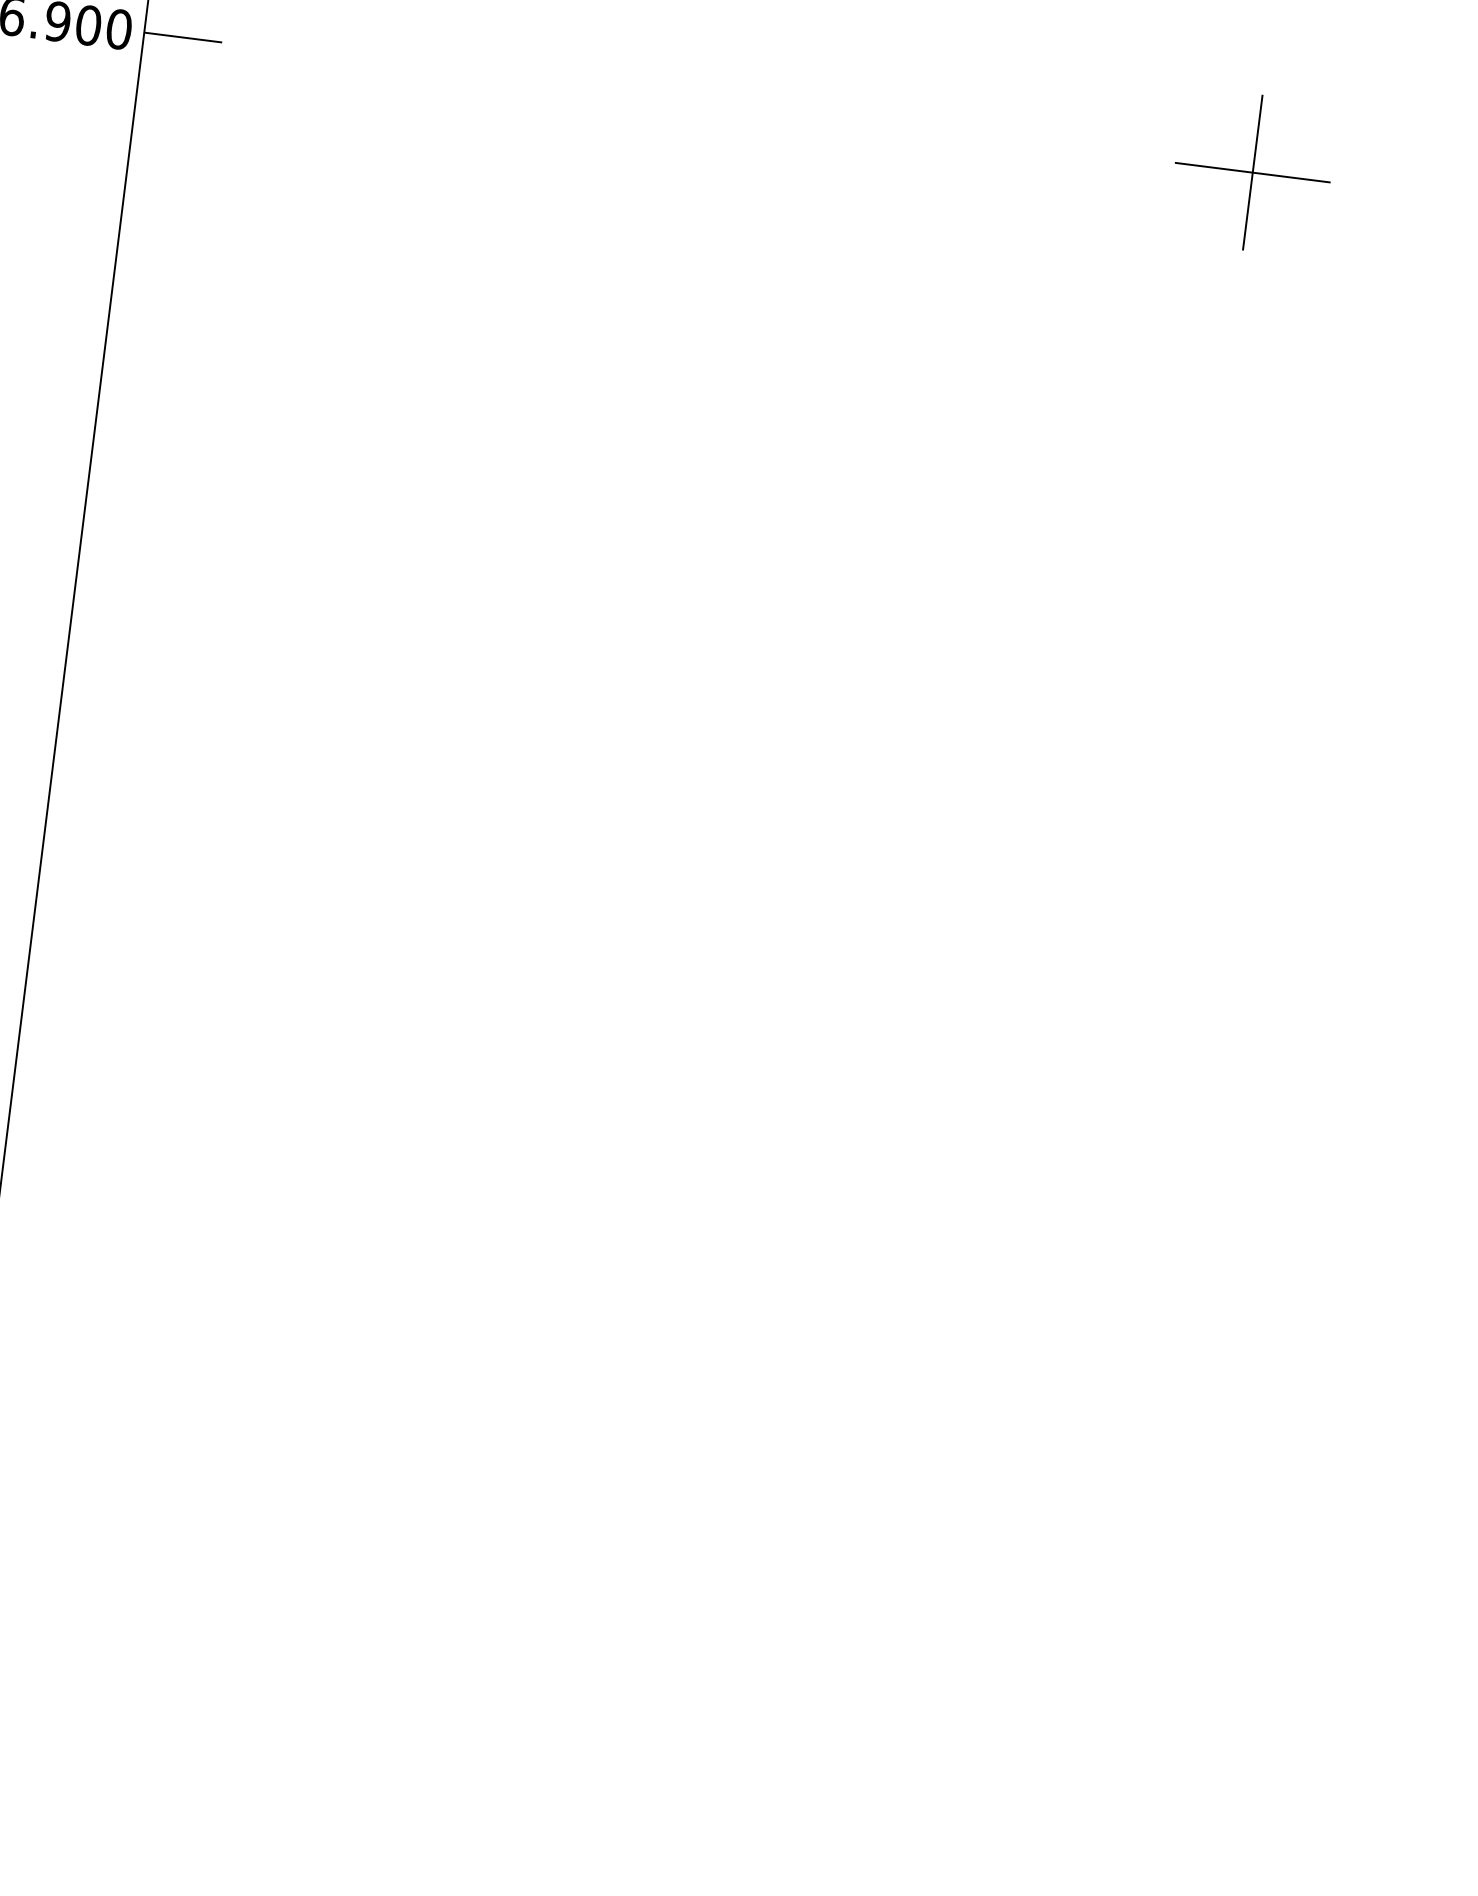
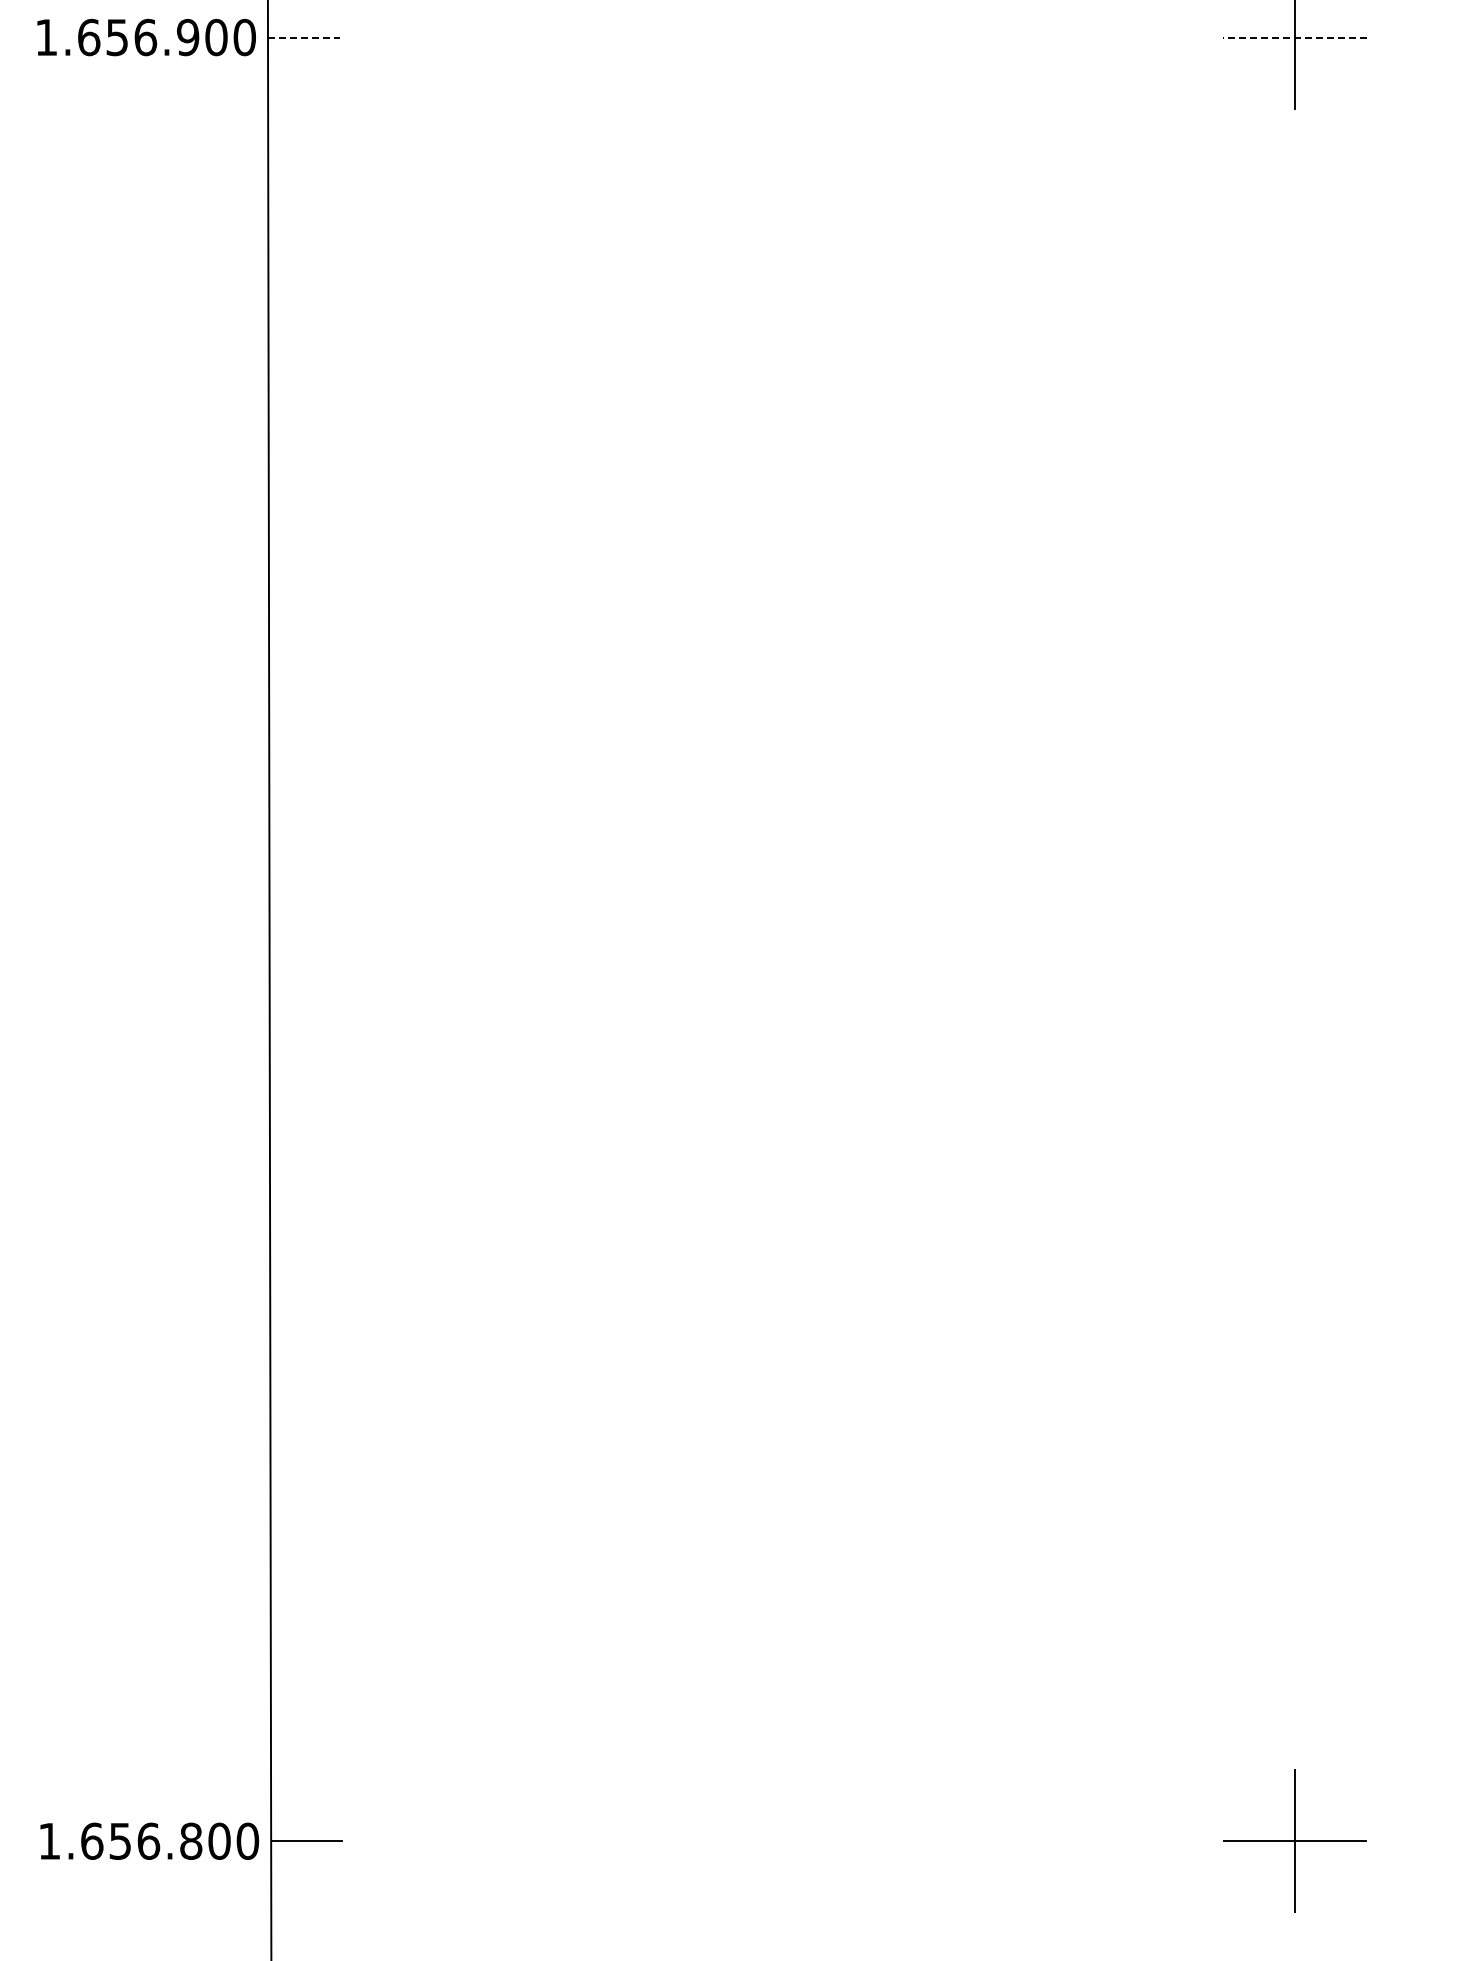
line: (183, 37) -> (304, 37), solid -> dashed
line: (1252, 172) -> (1294, 37), solid -> dashed

